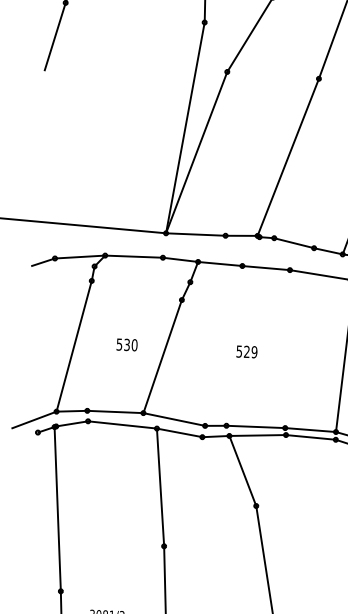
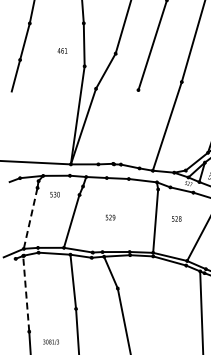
line: (287, 156) -> (125, 126), removed
line: (73, 344) -> (30, 217), solid -> dashed
text: (125, 344) -> (54, 194), moved
line: (58, 508) -> (26, 293), solid -> dashed

